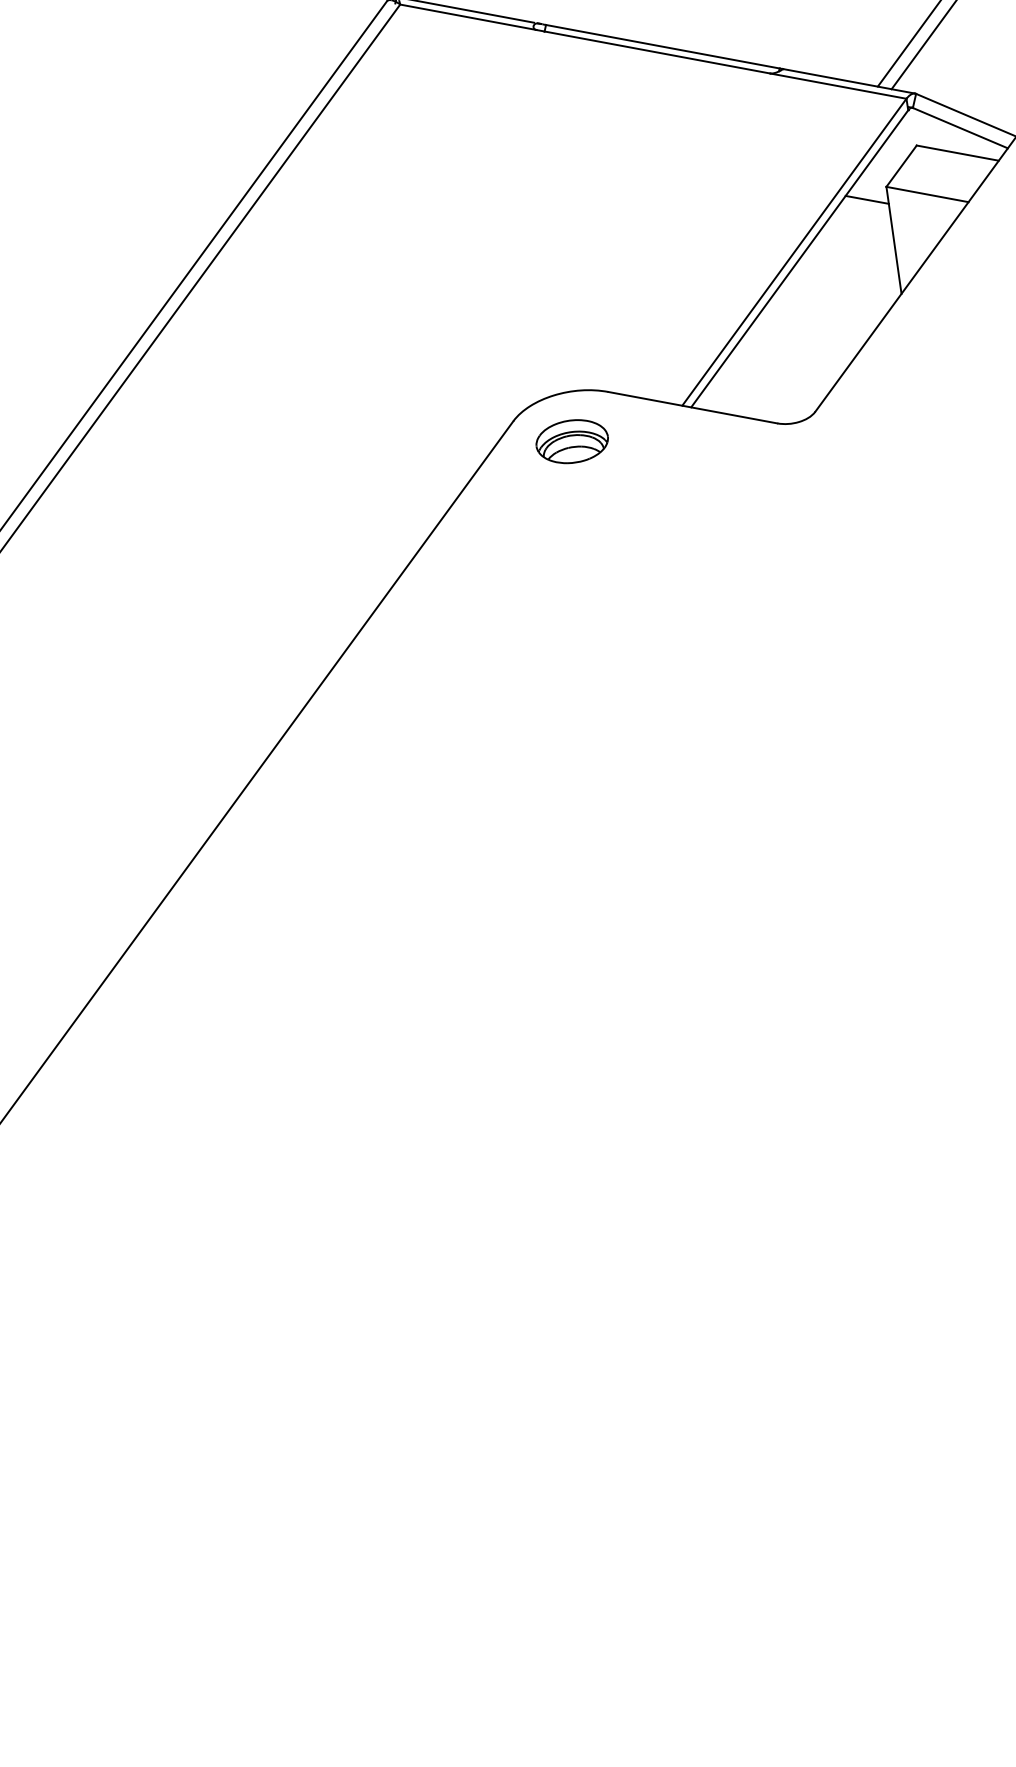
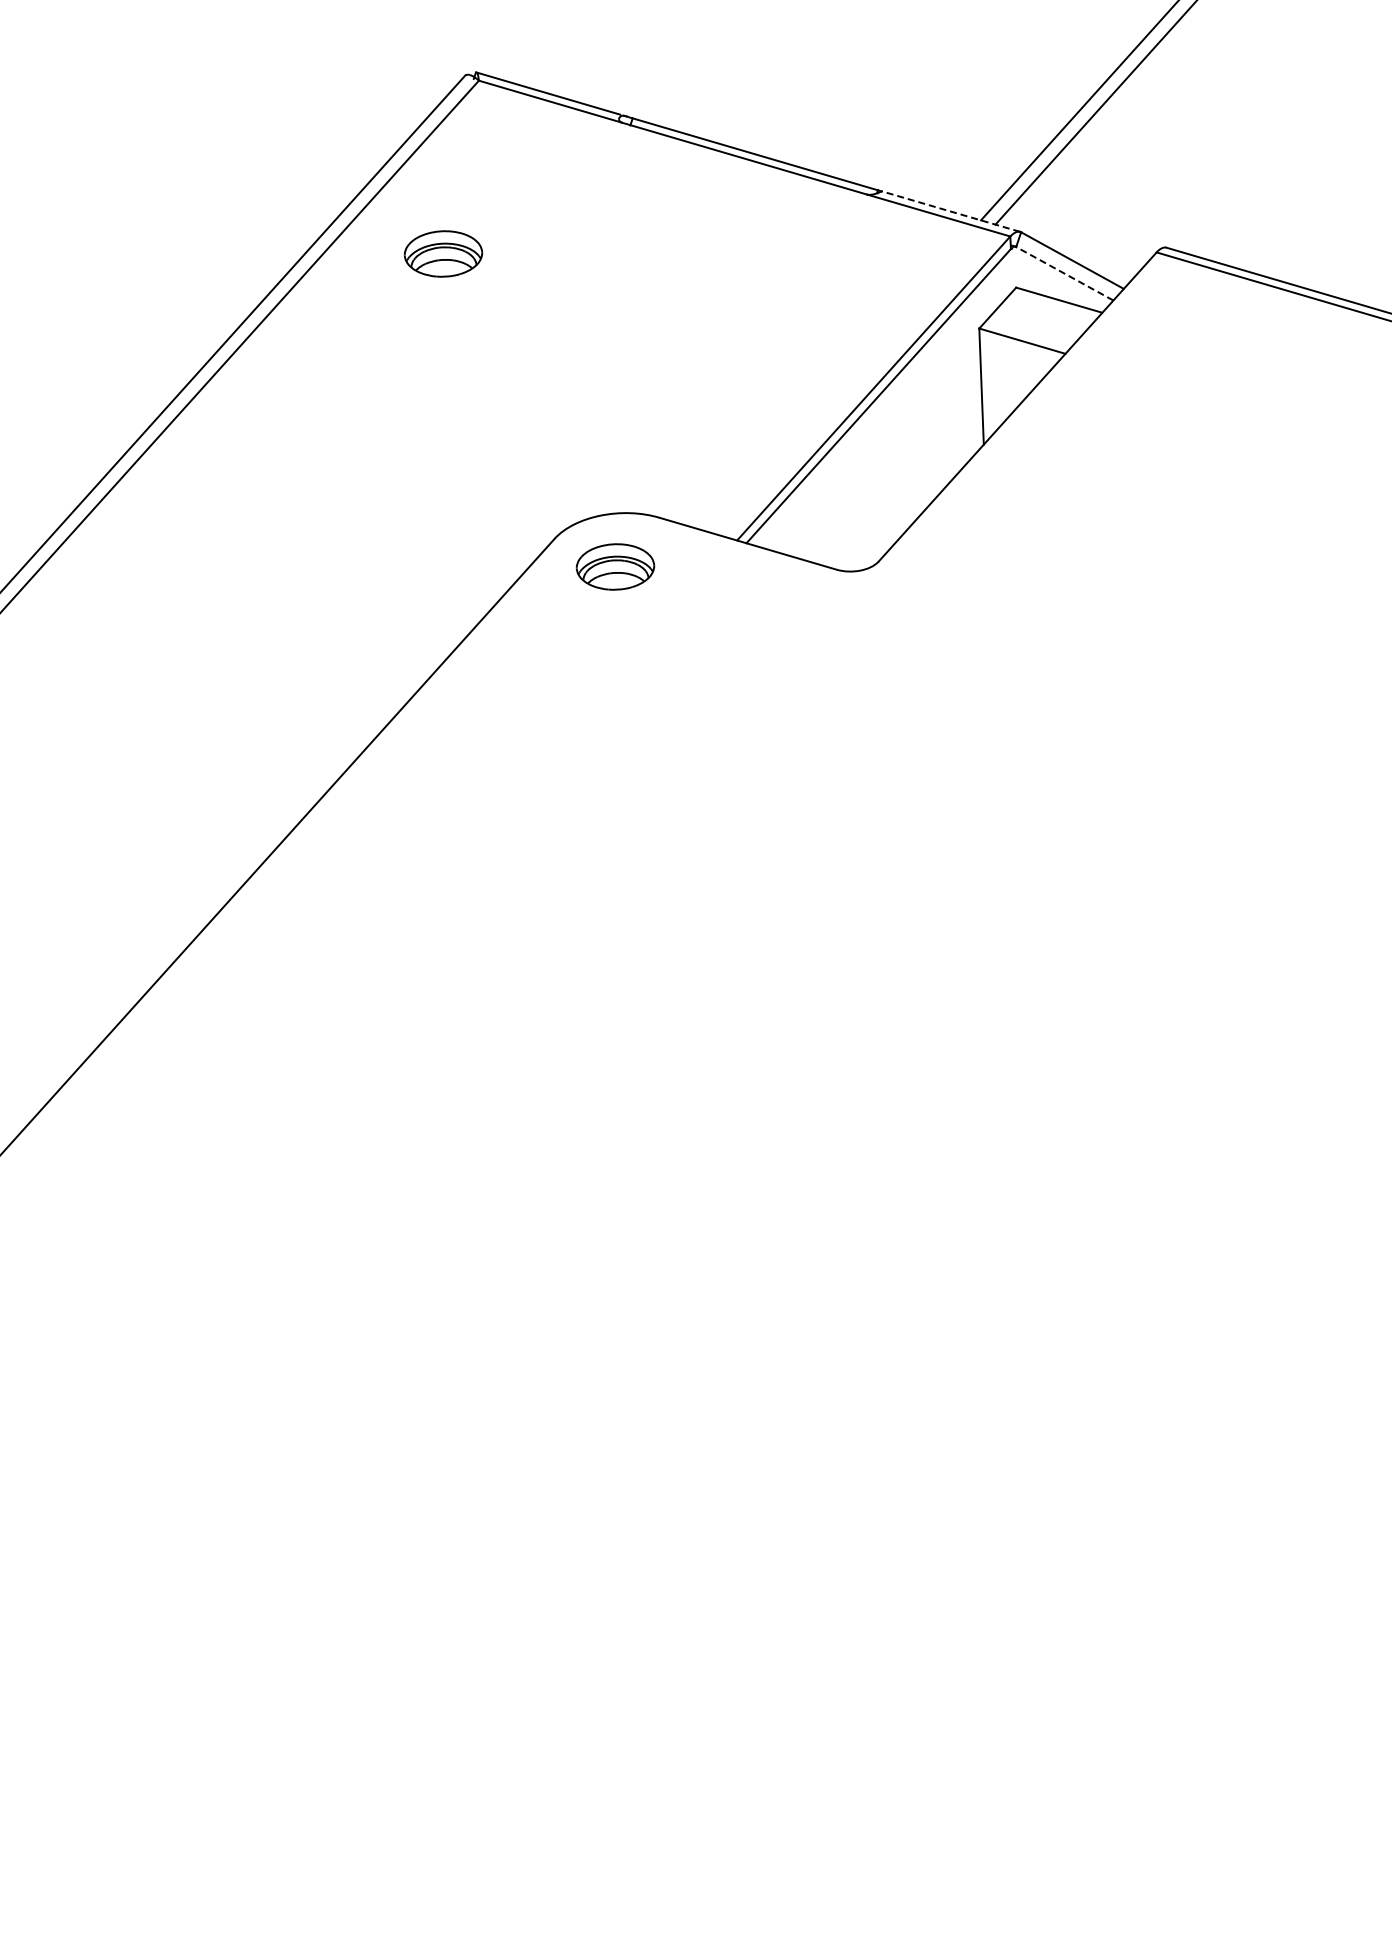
line: (848, 81) -> (950, 211), solid -> dashed
line: (960, 127) -> (1064, 273), solid -> dashed
part: (383, 167) -> (443, 253), added
line: (867, 199) -> (957, 340), removed

